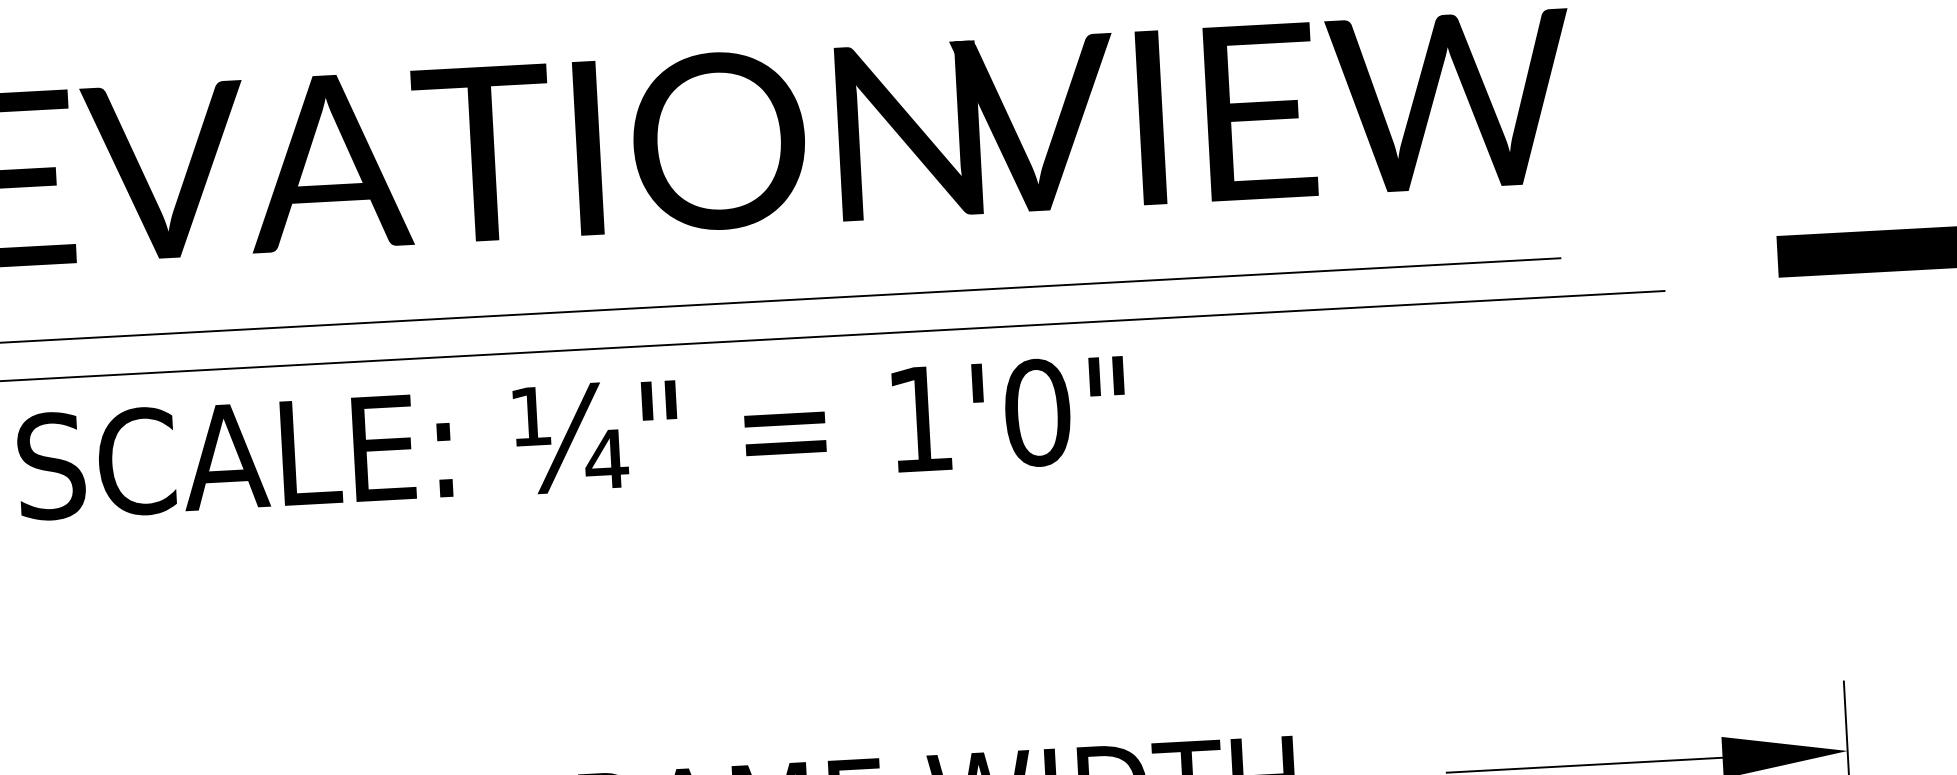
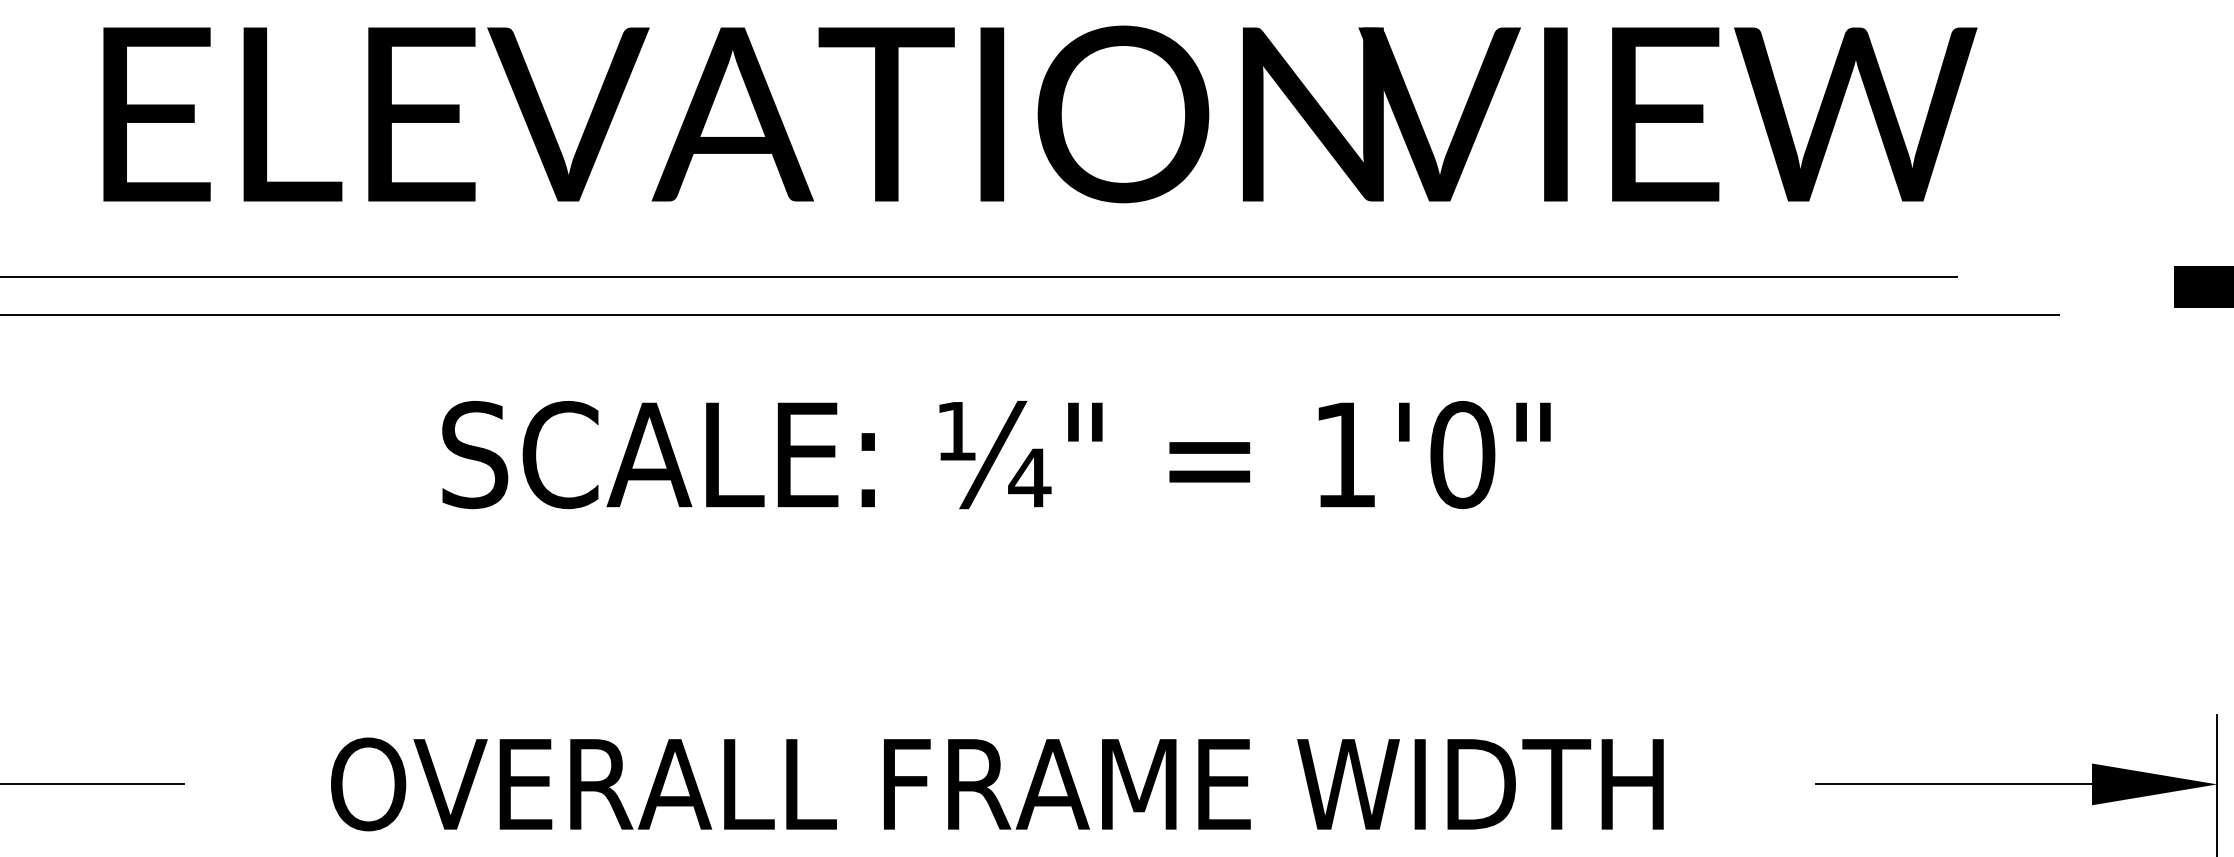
text: (572, 438) -> (996, 455), moved

